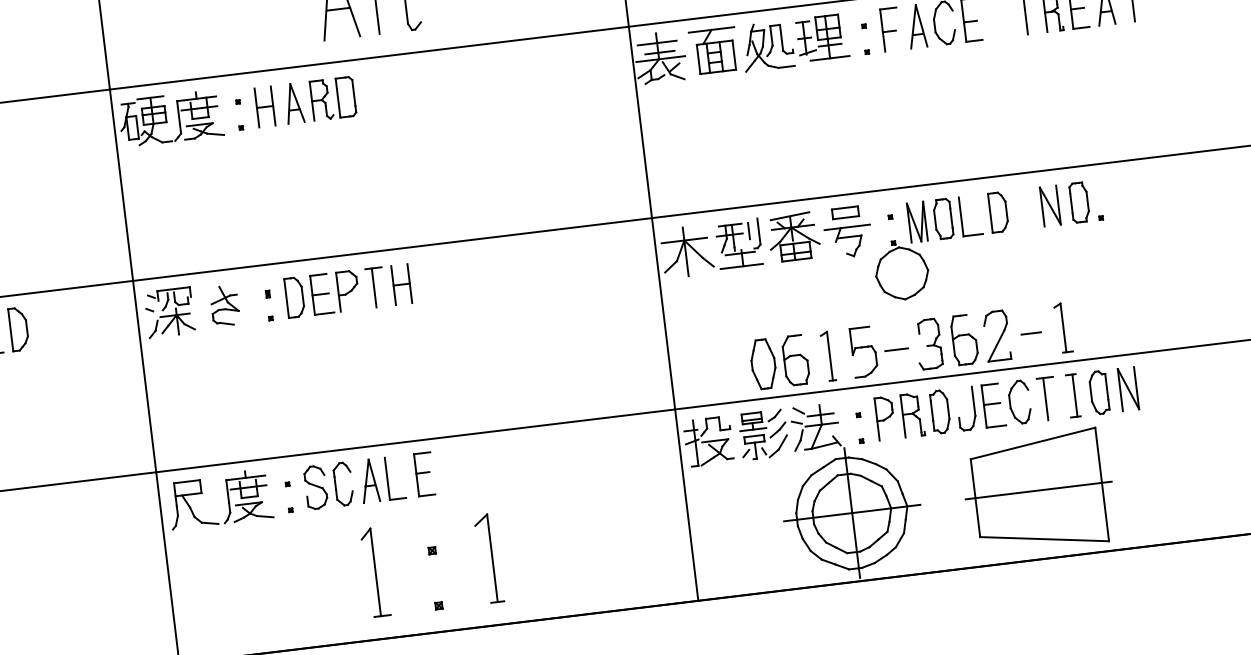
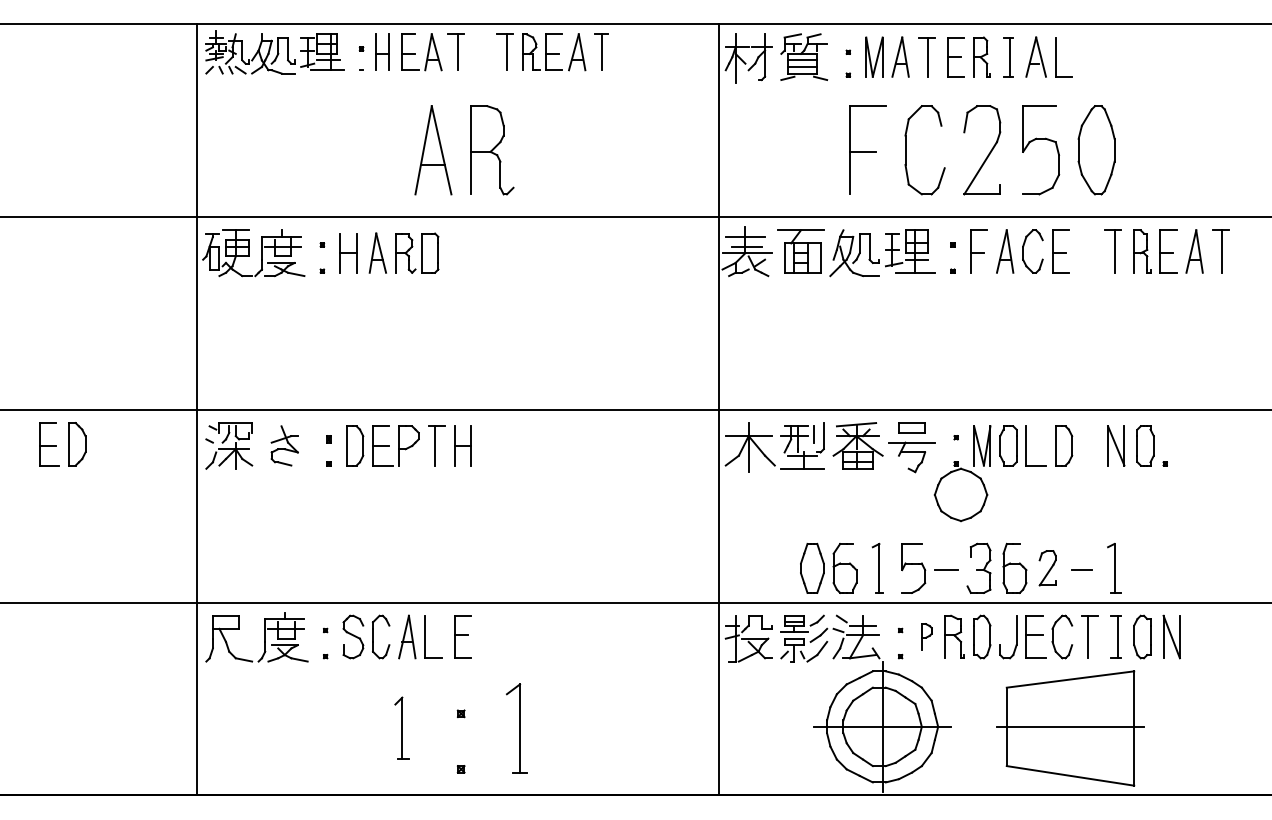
part: (996, 335) -> (1047, 567), size x0.7
part: (884, 418) -> (926, 636), size x0.6
part: (374, 572) -> (401, 728), size x0.7

